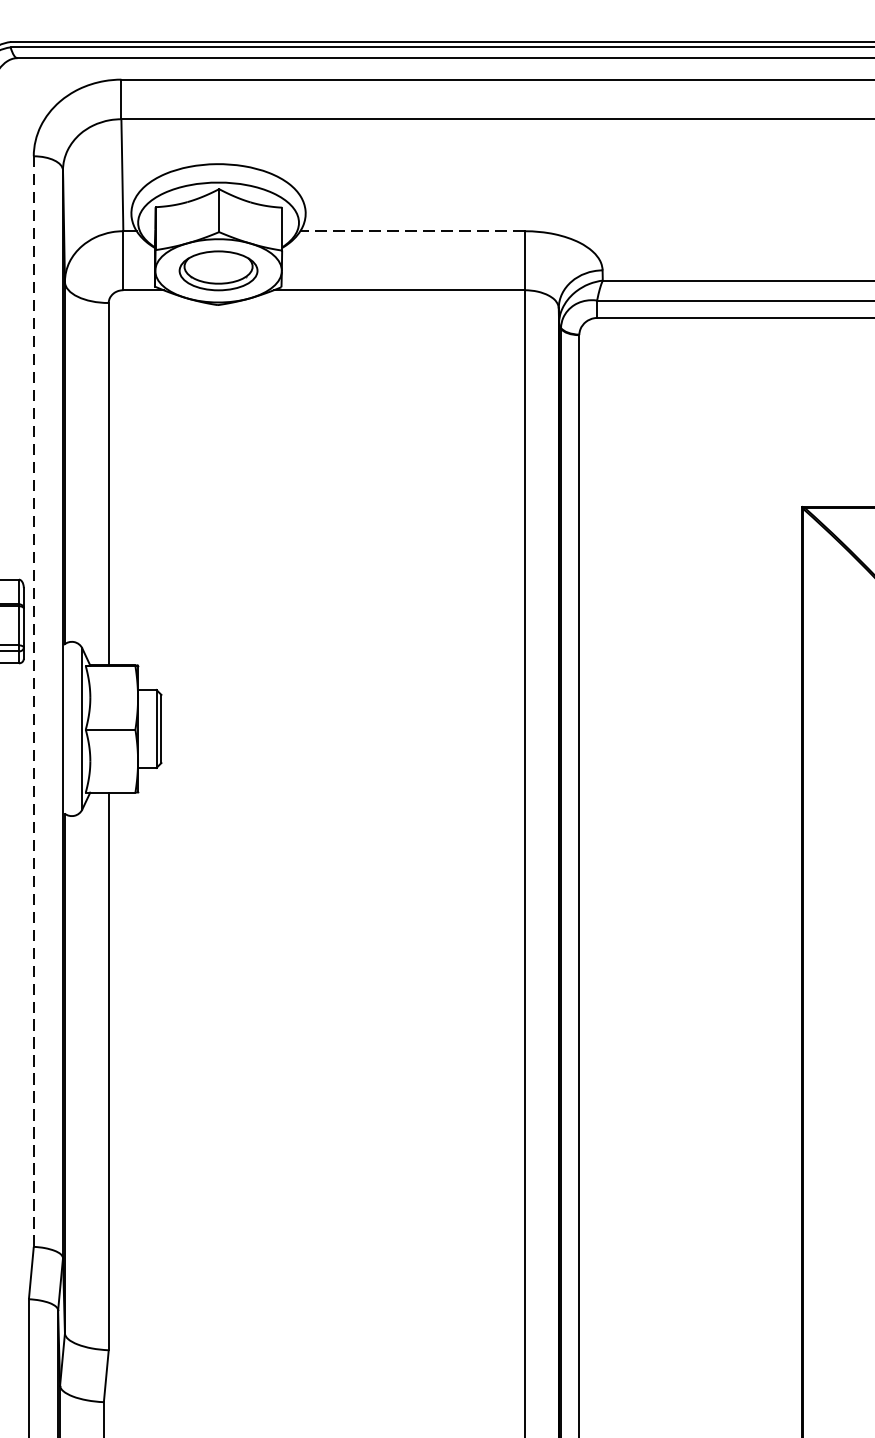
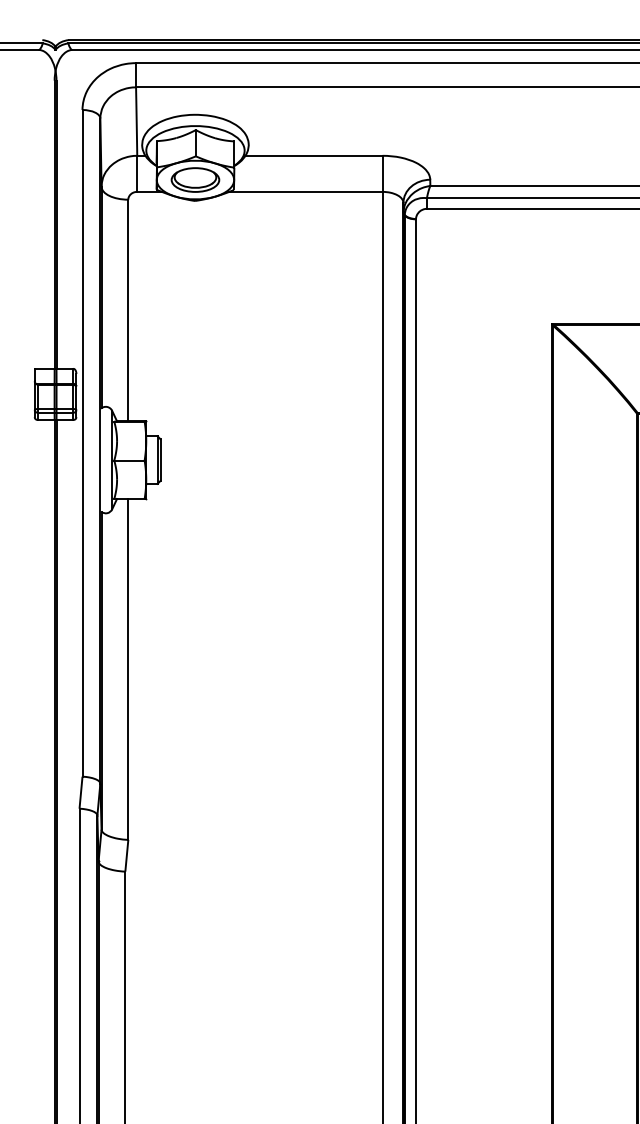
line: (413, 230) -> (314, 155), dashed -> solid
line: (33, 700) -> (82, 442), dashed -> solid

